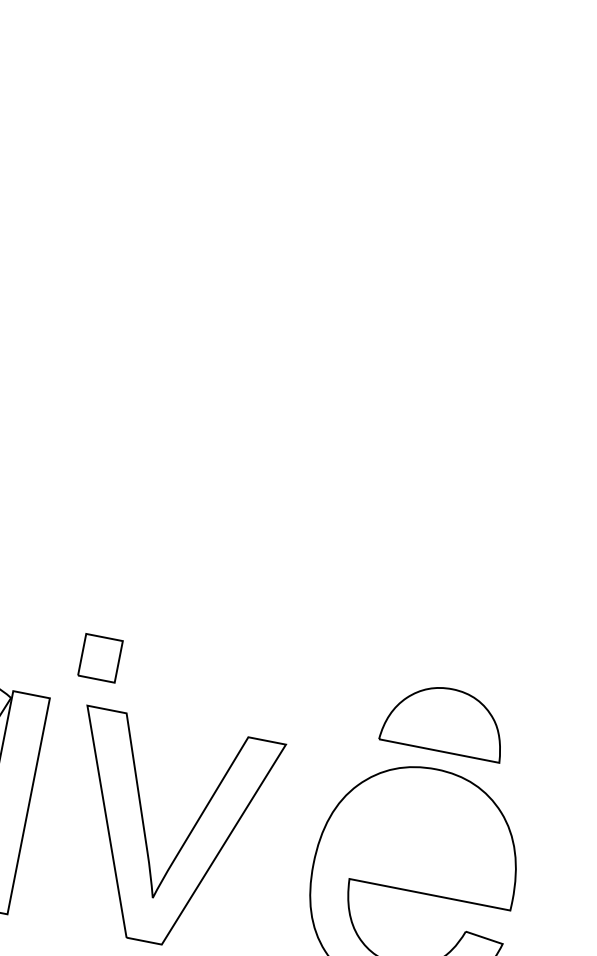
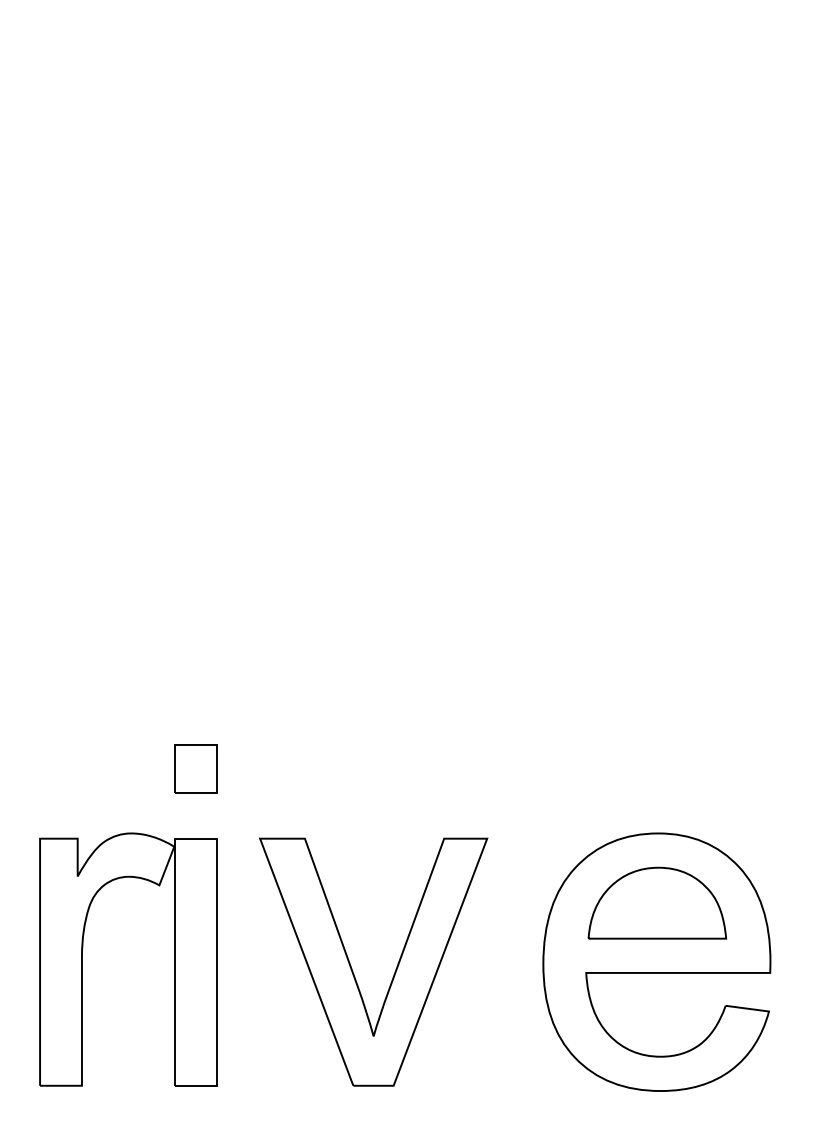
part: (99, 658) -> (195, 768), moved
part: (445, 719) -> (657, 902), moved

